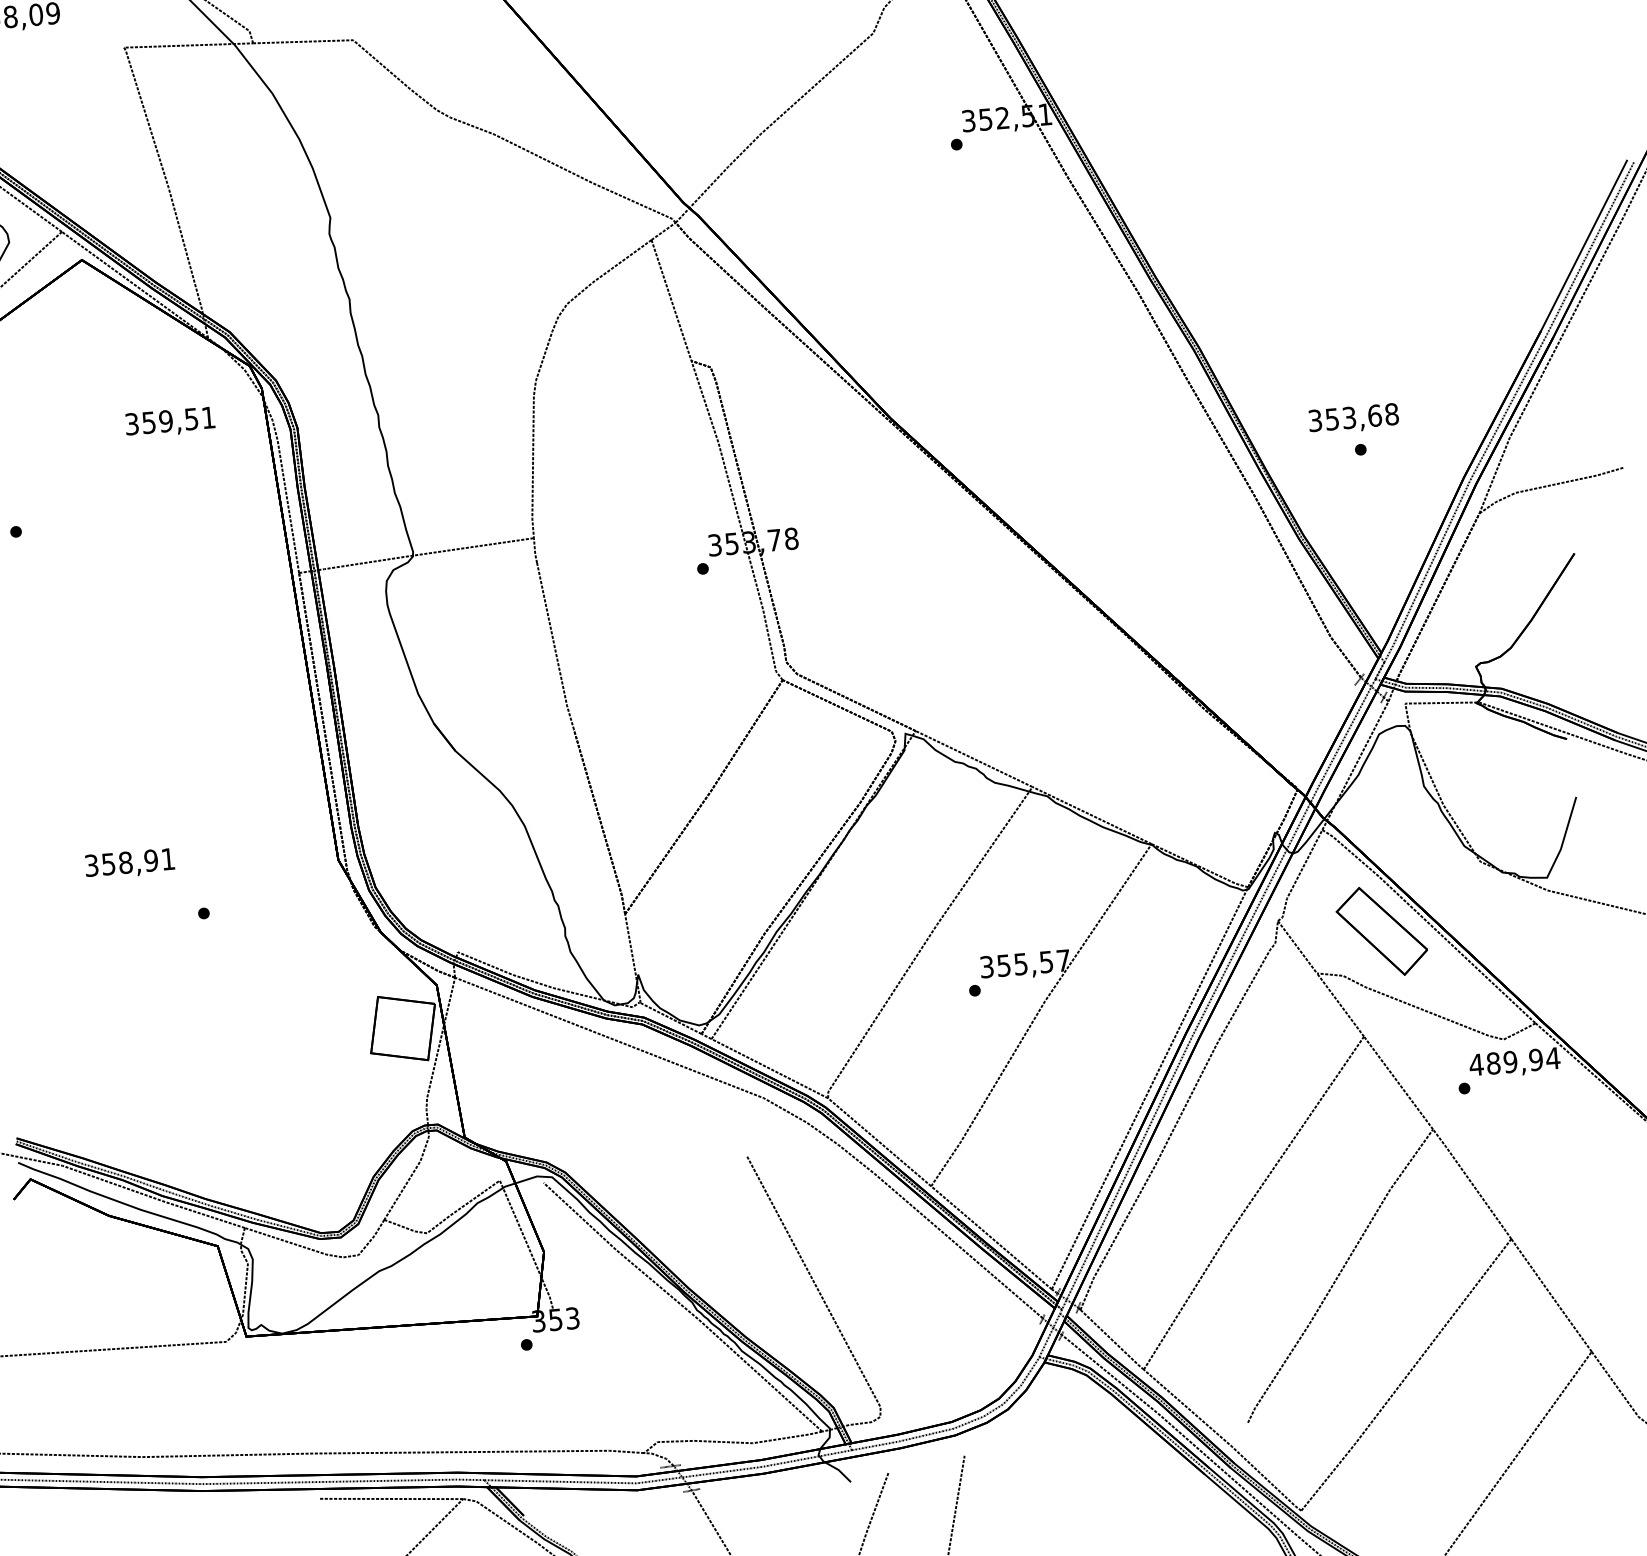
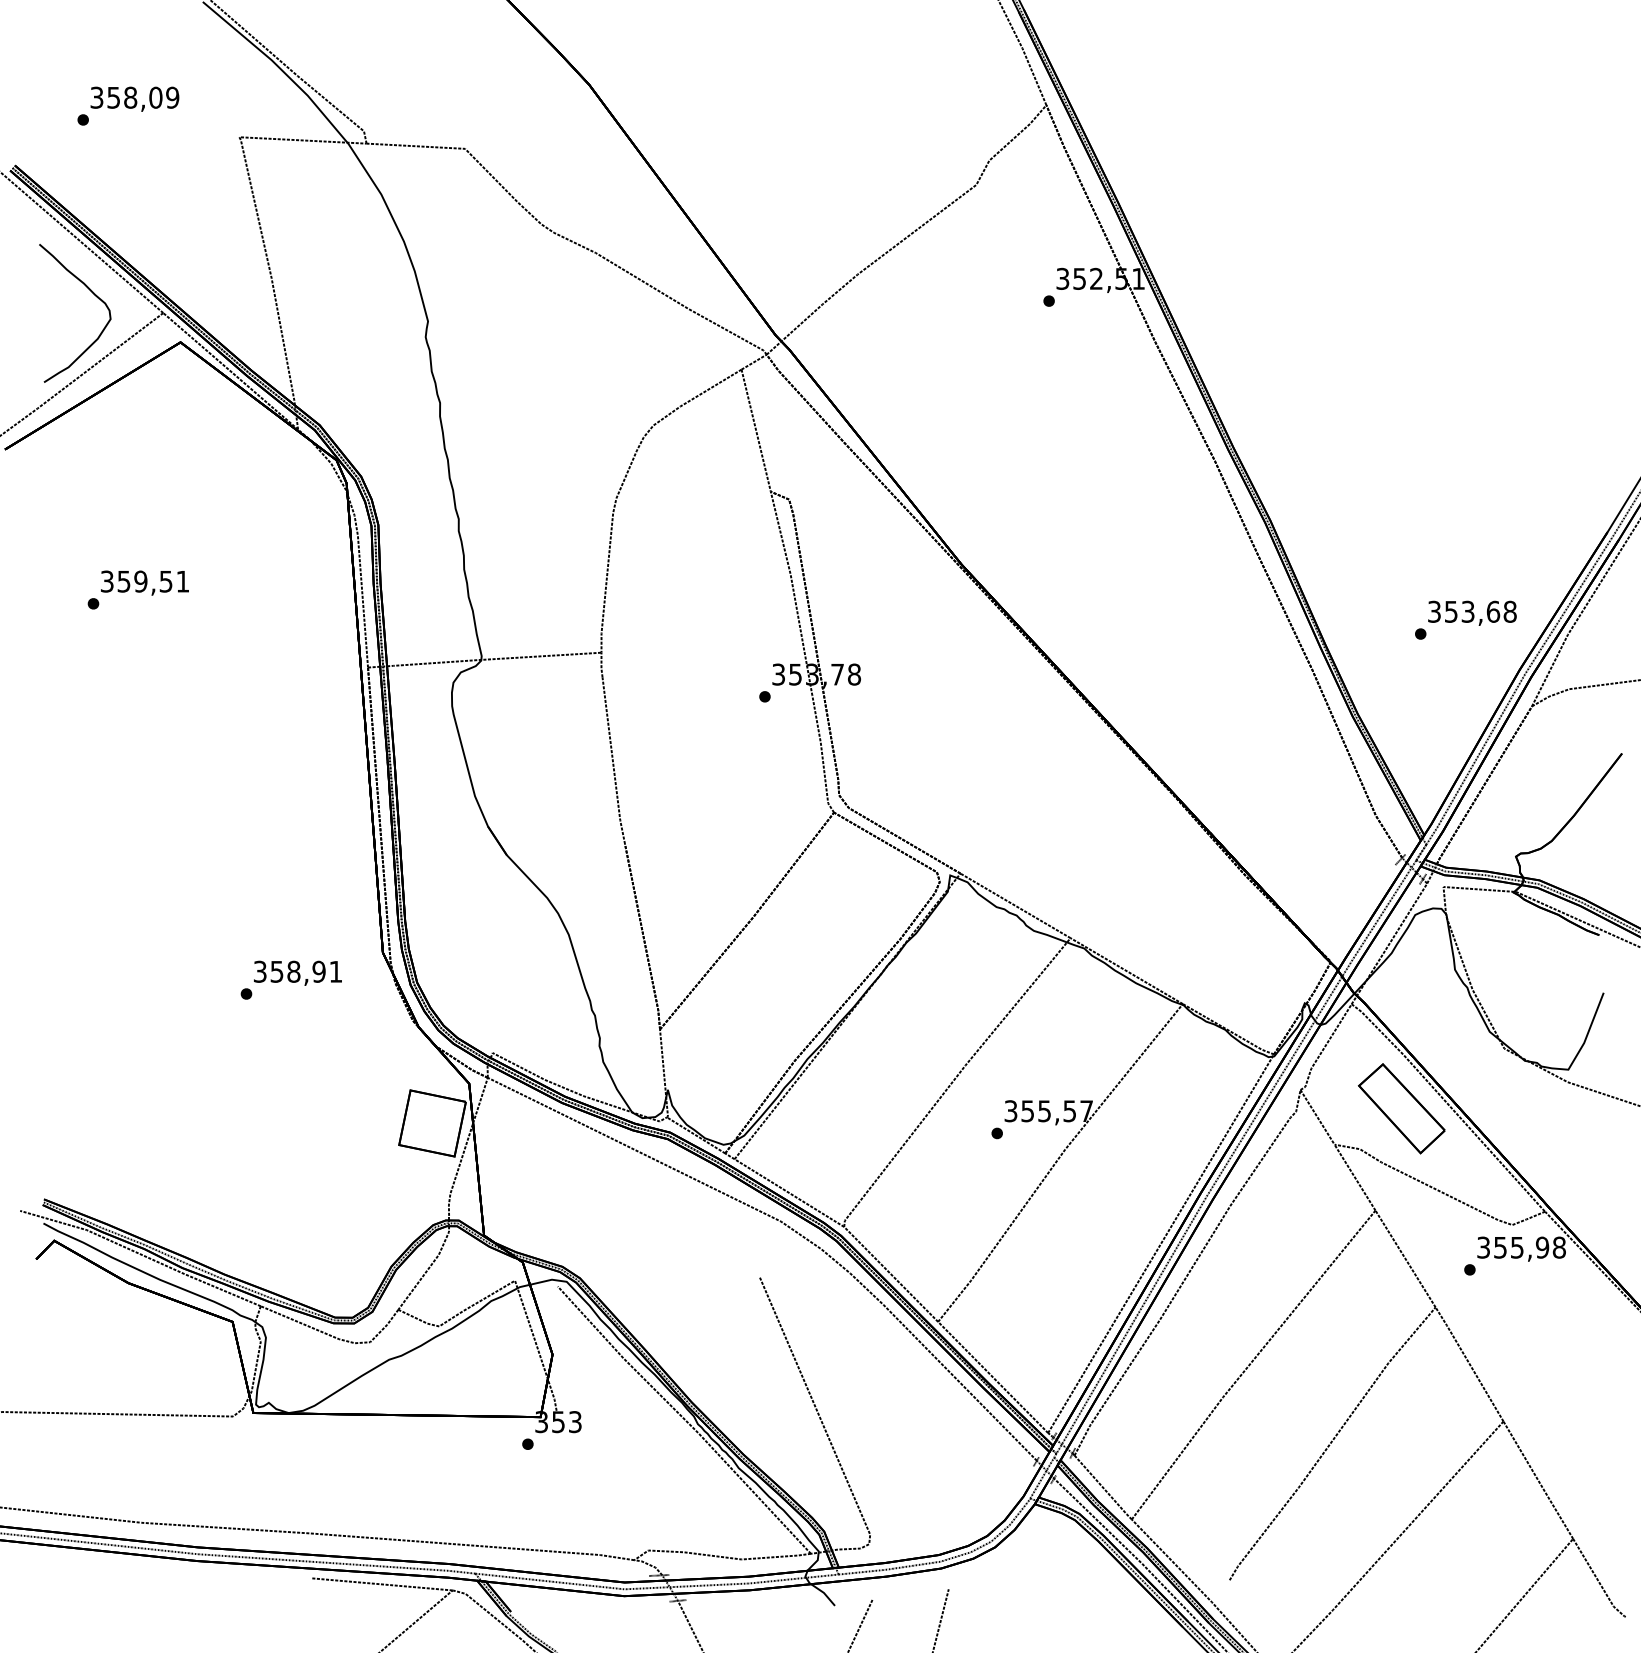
text: (1353, 418) -> (1472, 612), moved
text: (169, 421) -> (144, 582), moved
text: (129, 863) -> (297, 972), moved
text: (1514, 1061) -> (1521, 1247), 489,94 -> 355,98

